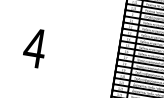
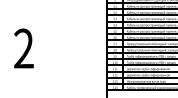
text: (34, 47) -> (23, 48), 4 -> 2

